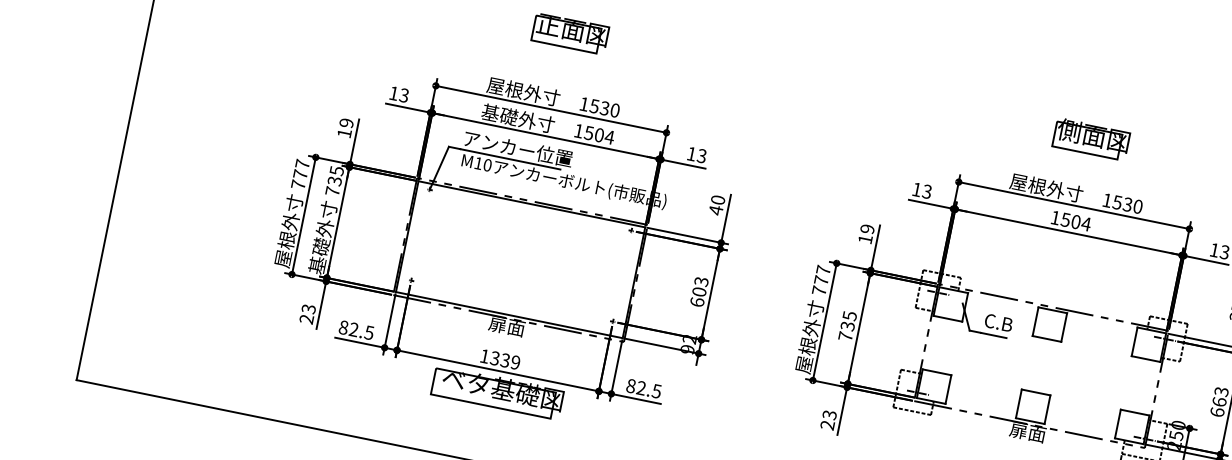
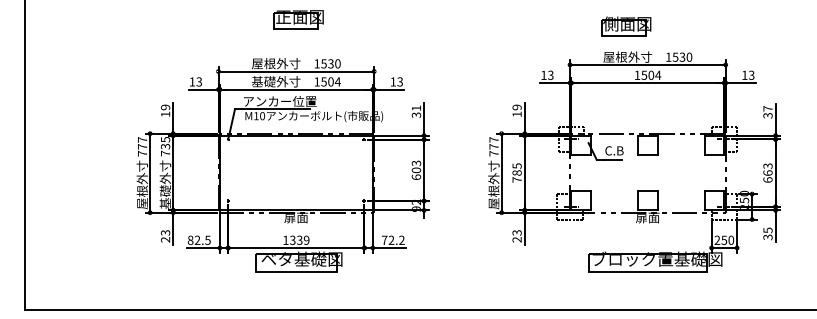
part: (1091, 139) -> (626, 26), moved
text: (717, 204) -> (416, 111), 40 -> 31
text: (847, 325) -> (516, 172), 735 -> 785
text: (643, 387) -> (392, 239), 82.5 -> 72.2

